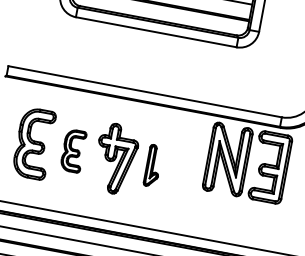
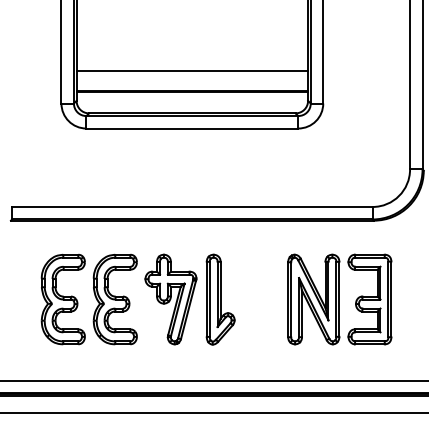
part: (72, 150) -> (114, 299), size x1.67
part: (247, 163) -> (339, 299), moved
part: (153, 165) -> (220, 299), size x1.67

